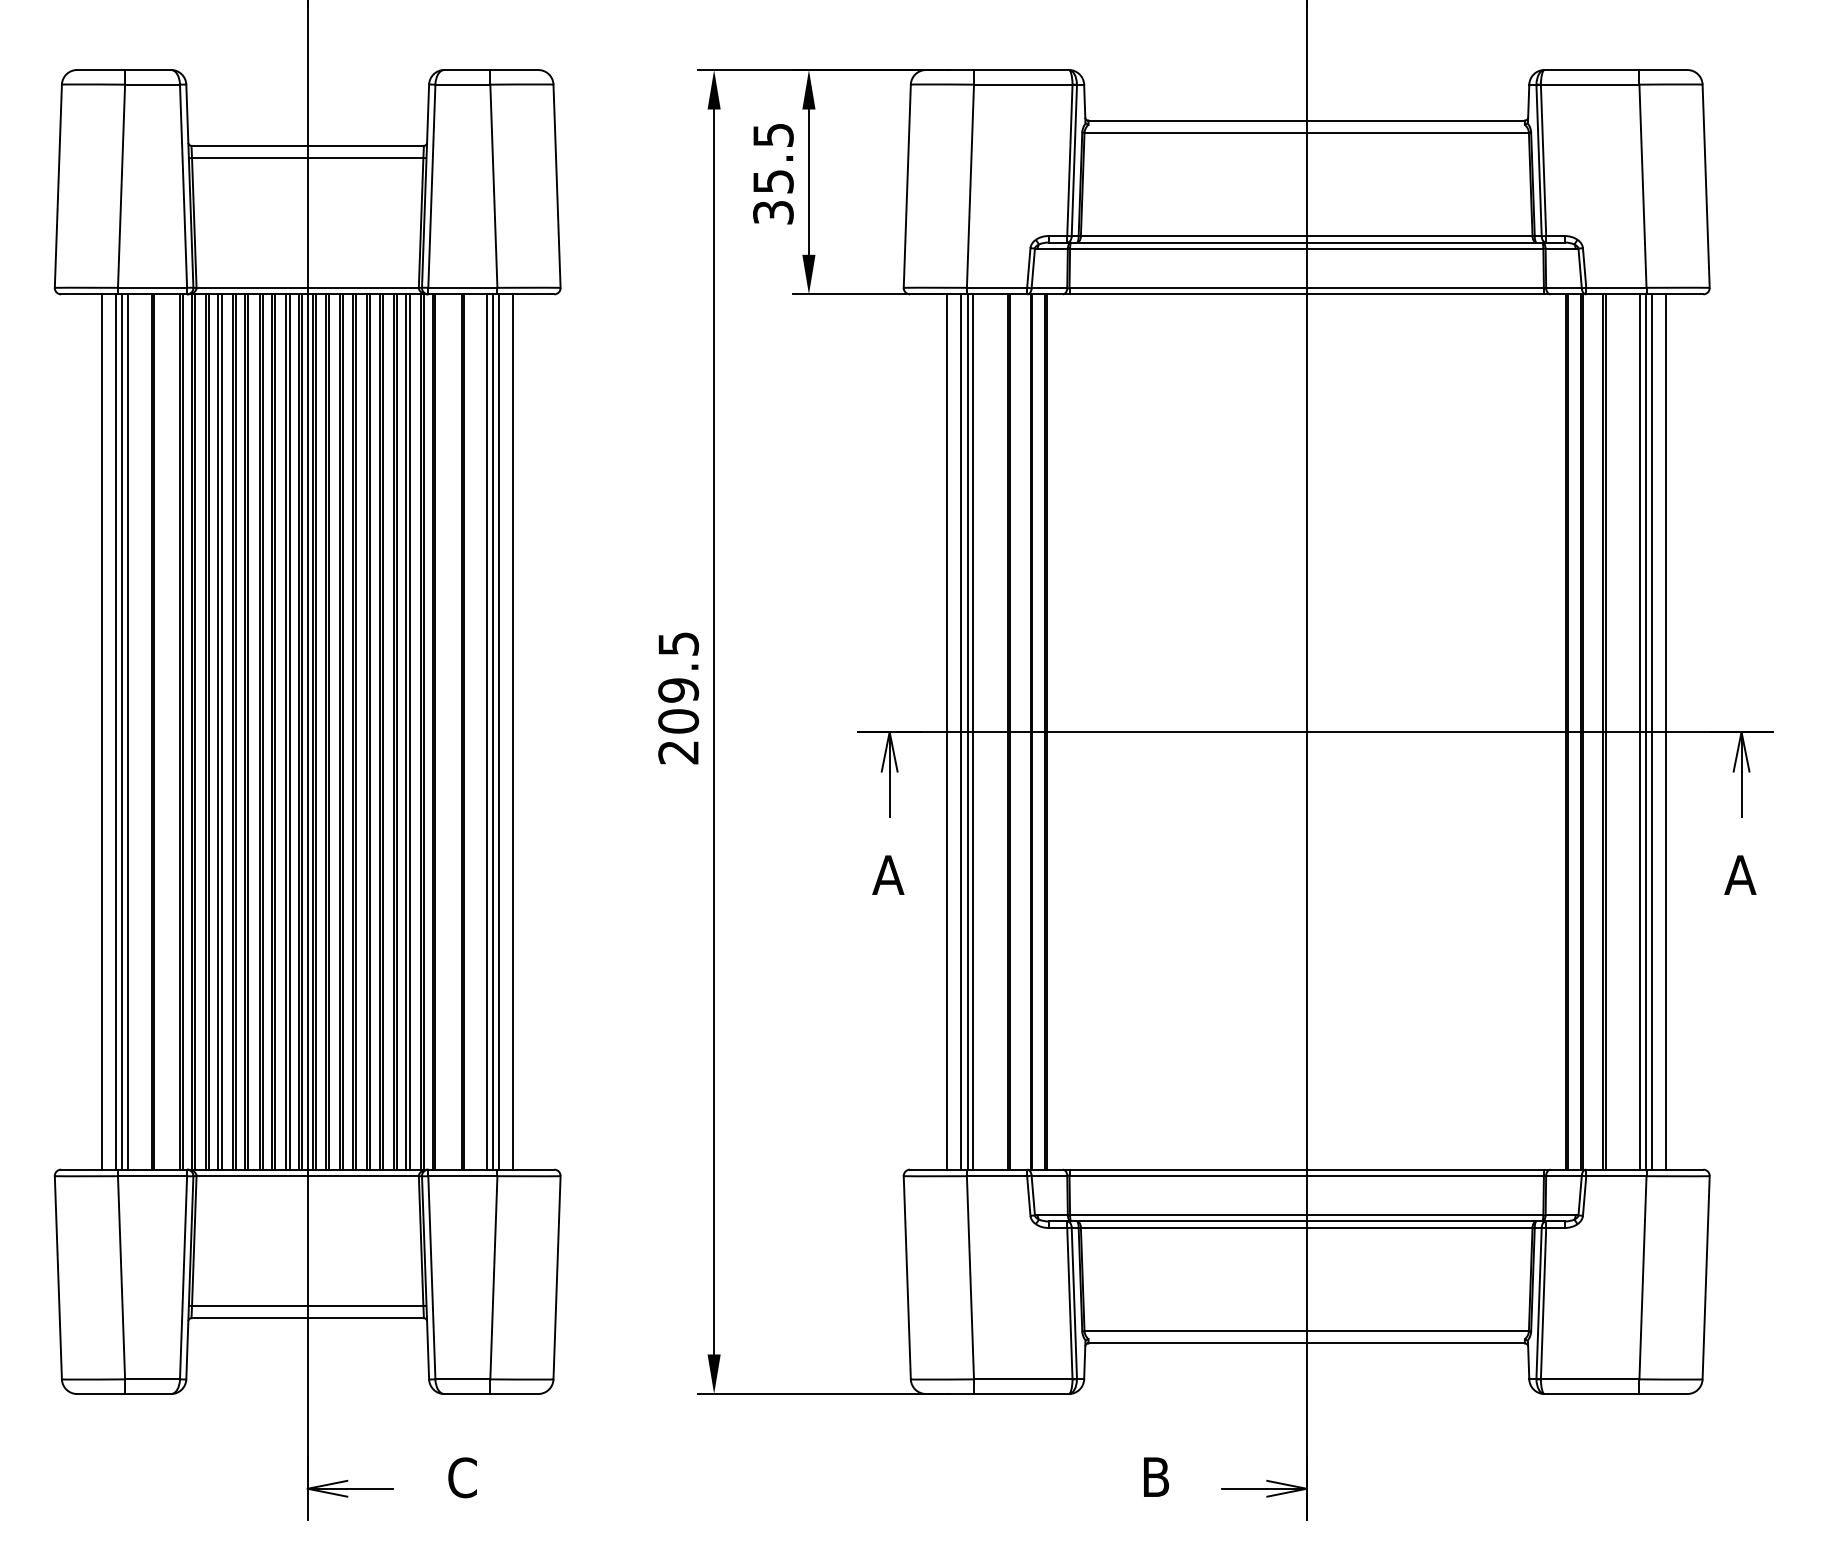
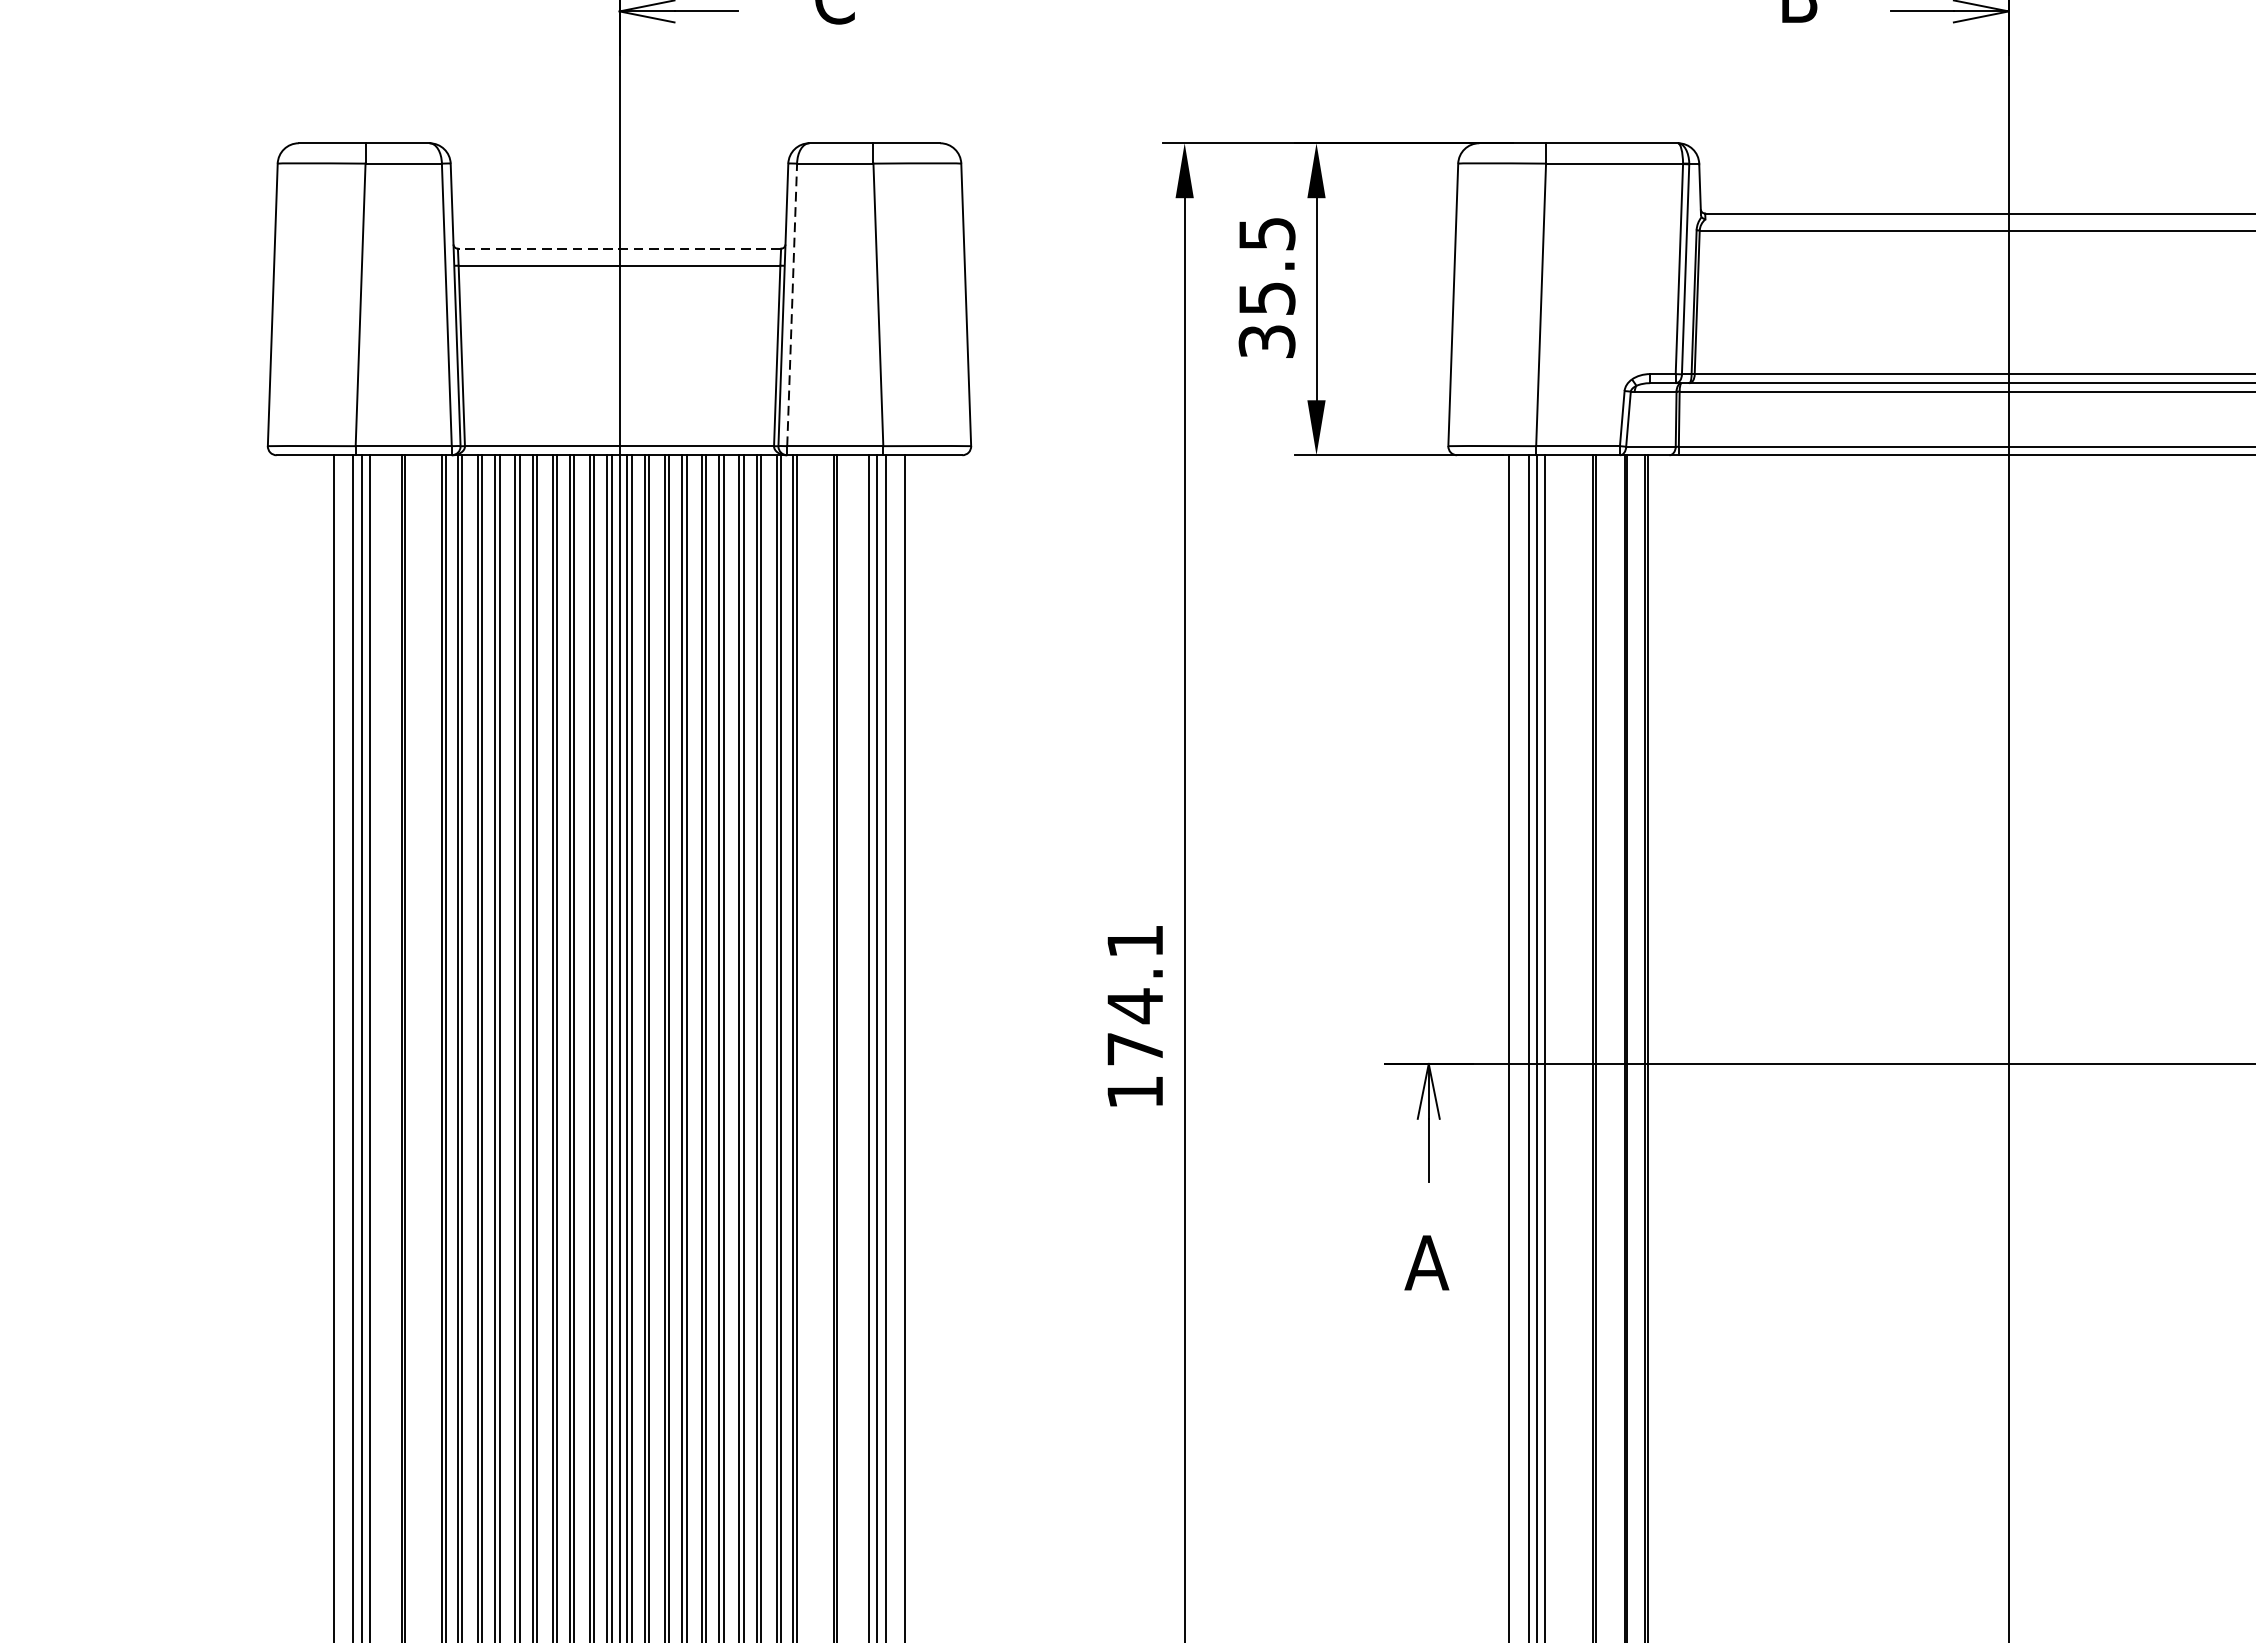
line: (307, 145) -> (619, 248), solid -> dashed
line: (431, 186) -> (791, 305), solid -> dashed
text: (678, 698) -> (1135, 1017), 209.5 -> 174.1

